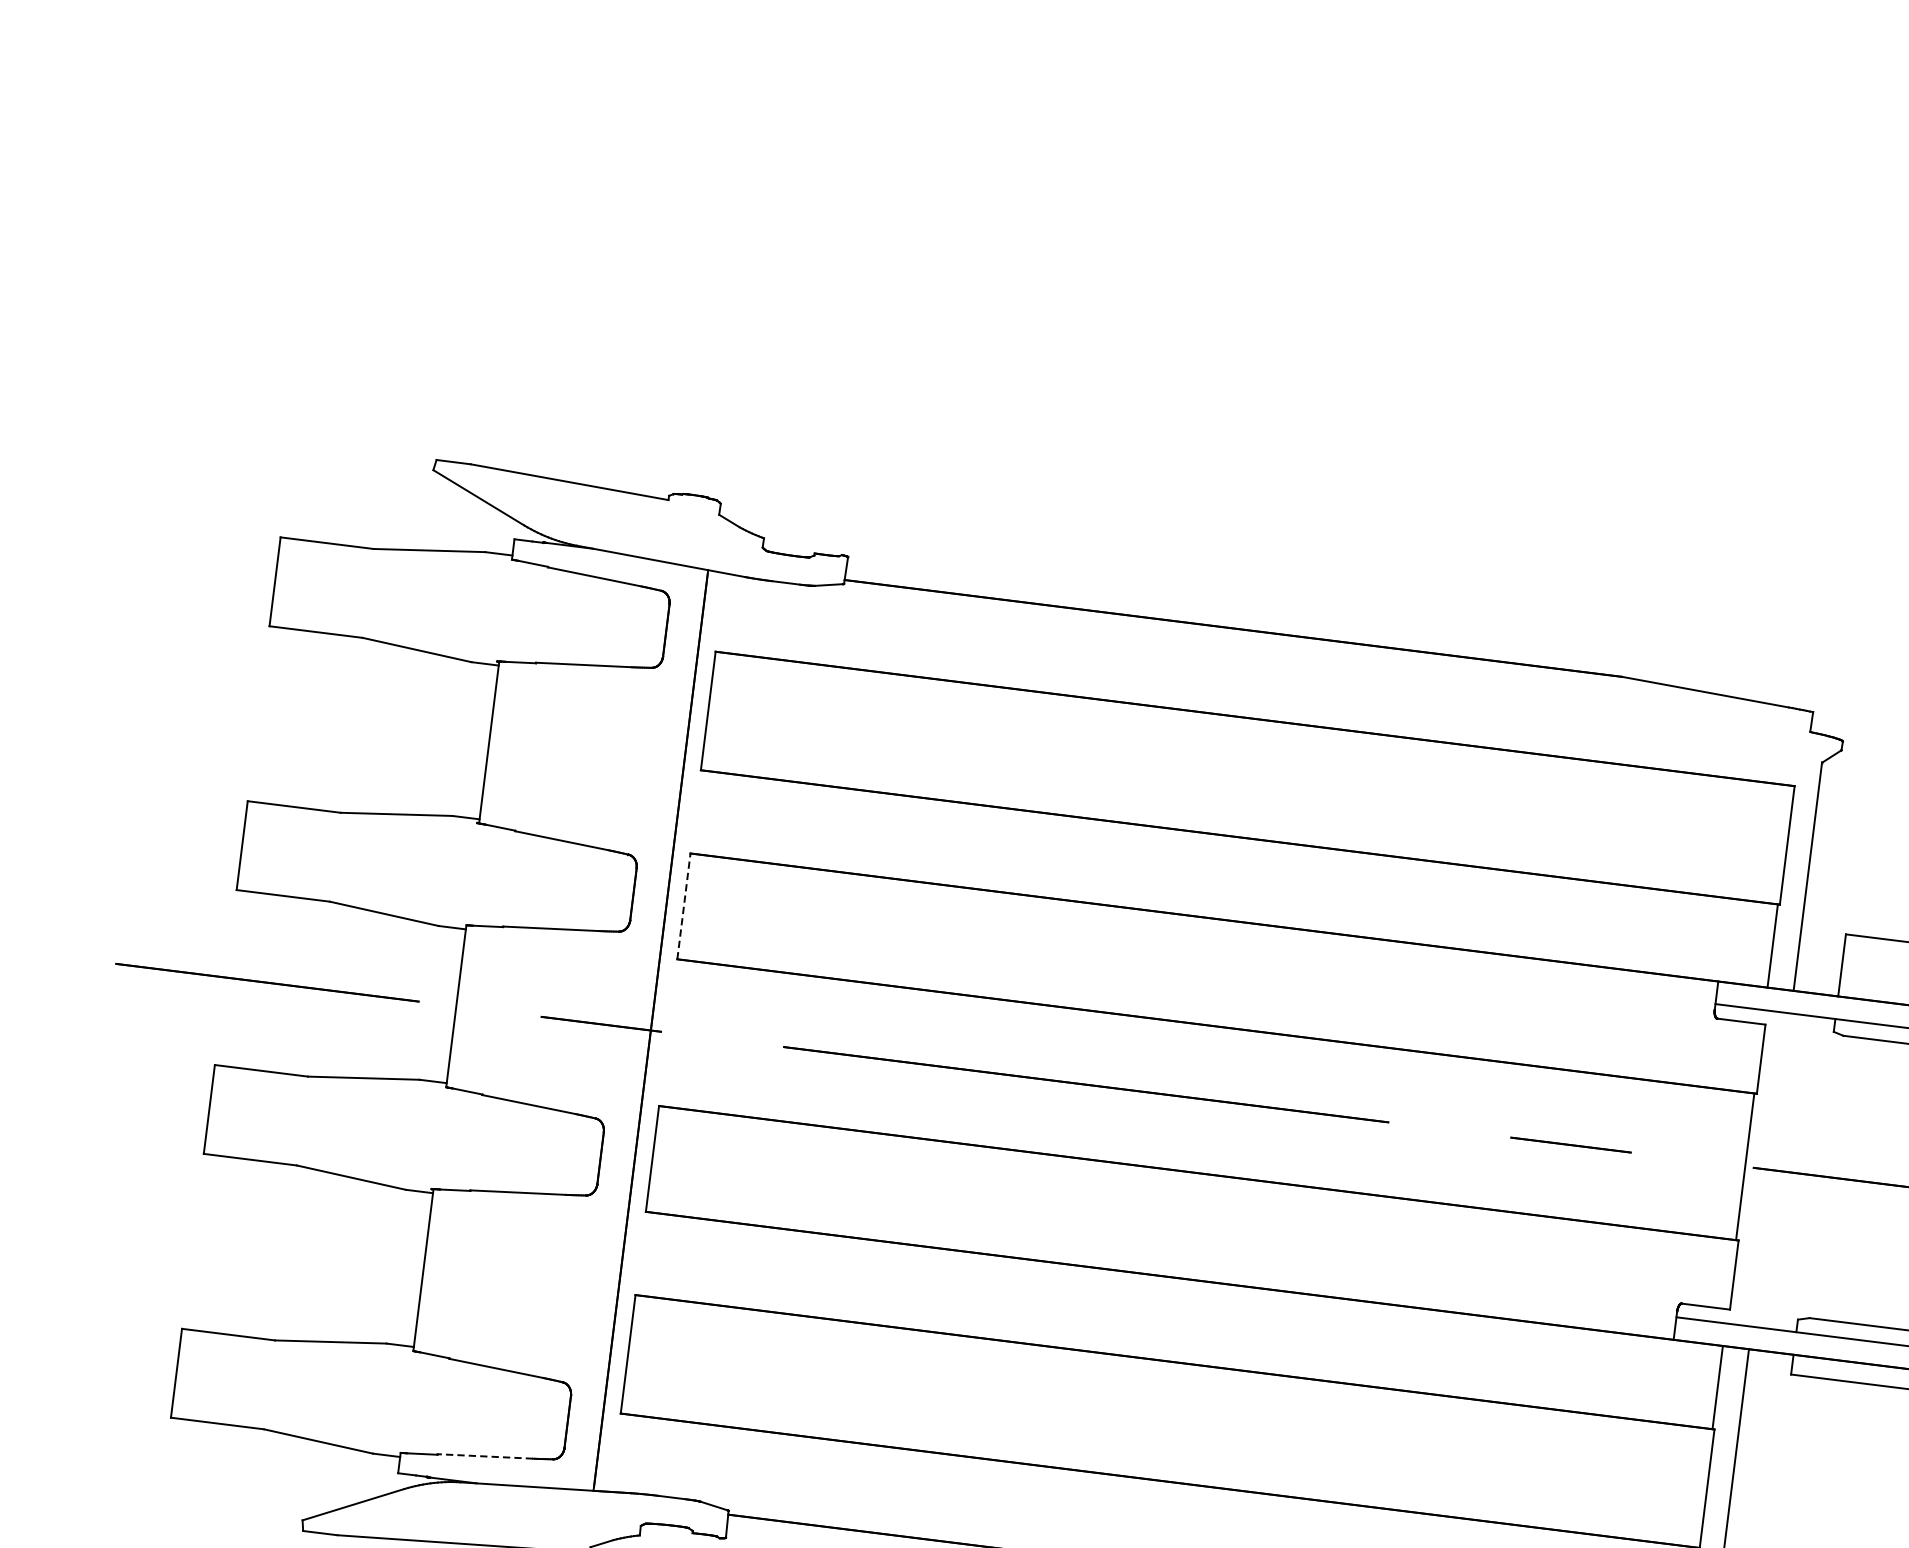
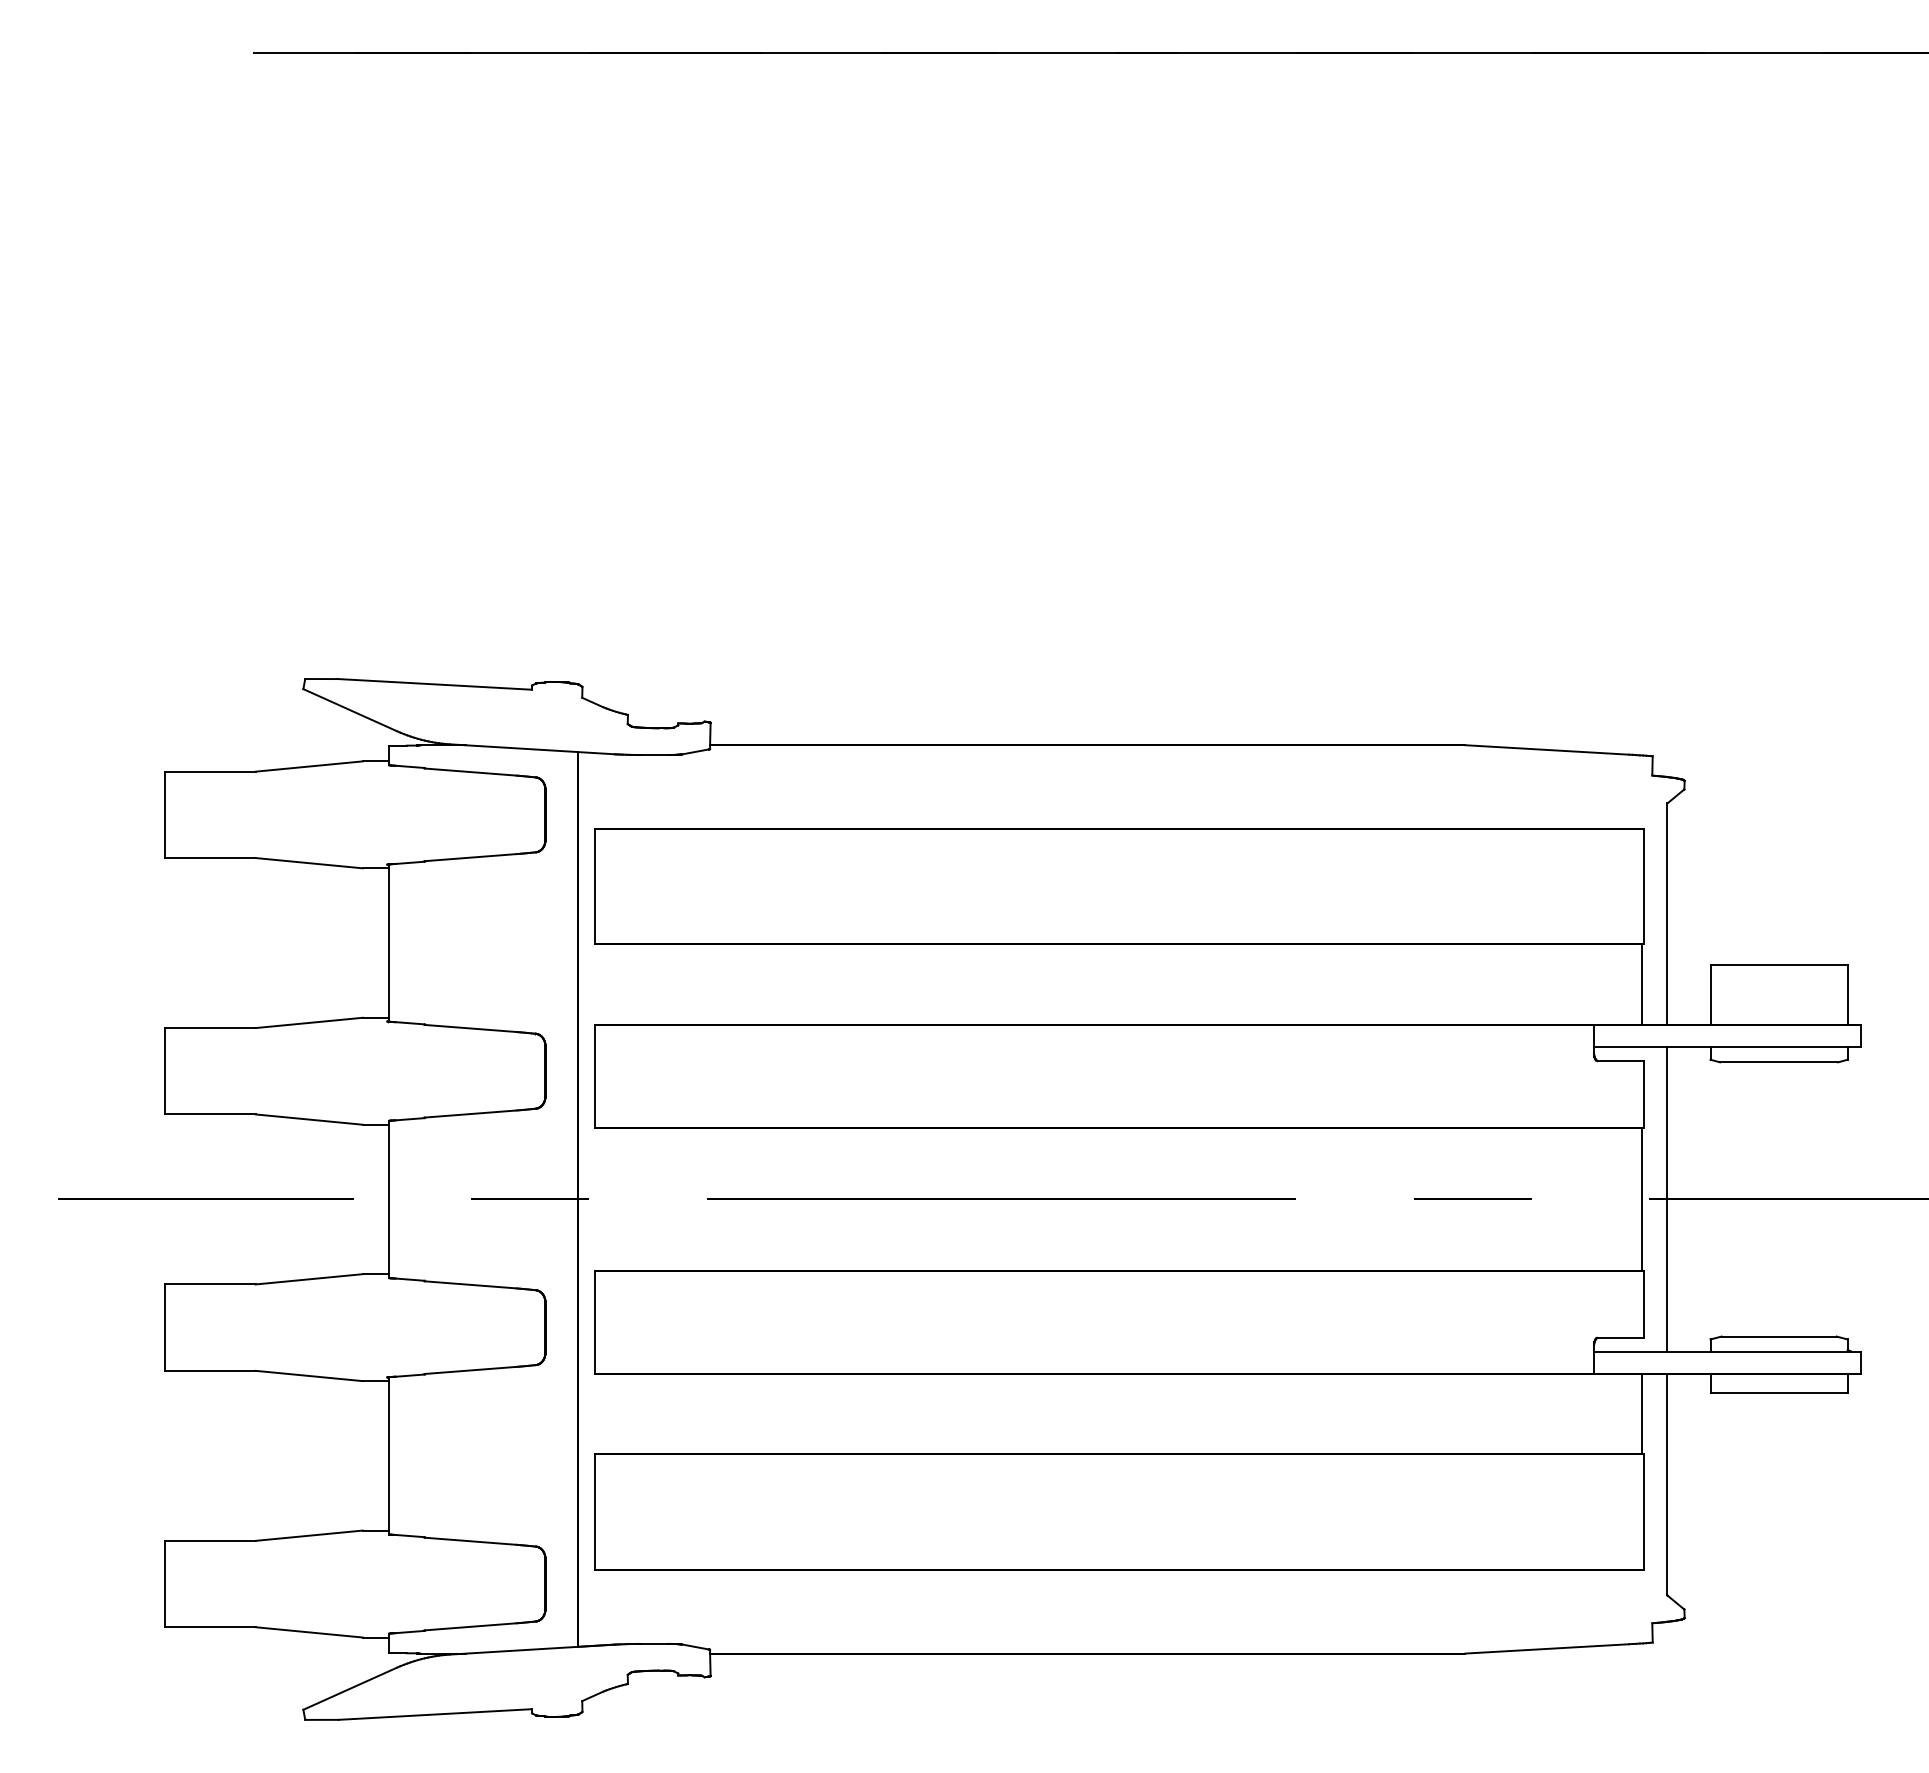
line: (684, 906) -> (595, 1076), dashed -> solid
line: (1771, 1170) -> (1667, 1199), added
line: (485, 1456) -> (470, 1626), dashed -> solid

